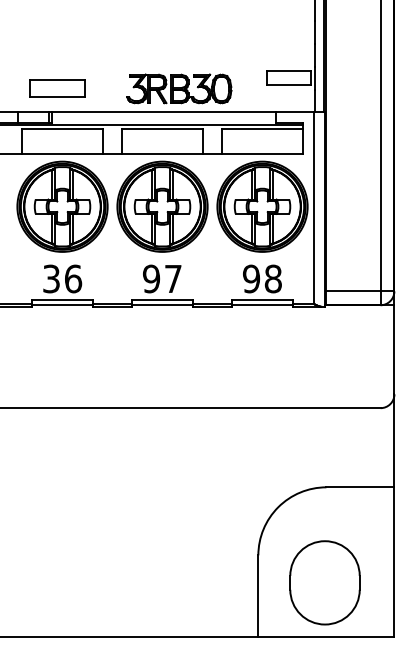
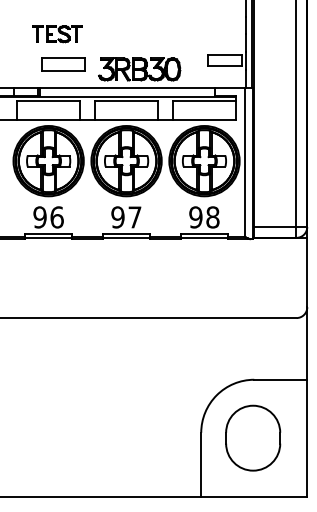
part: (73, 44) -> (57, 34), added
part: (57, 87) -> (63, 64), moved
text: (50, 279) -> (39, 217), 36 -> 96
part: (325, 581) -> (253, 437), moved

